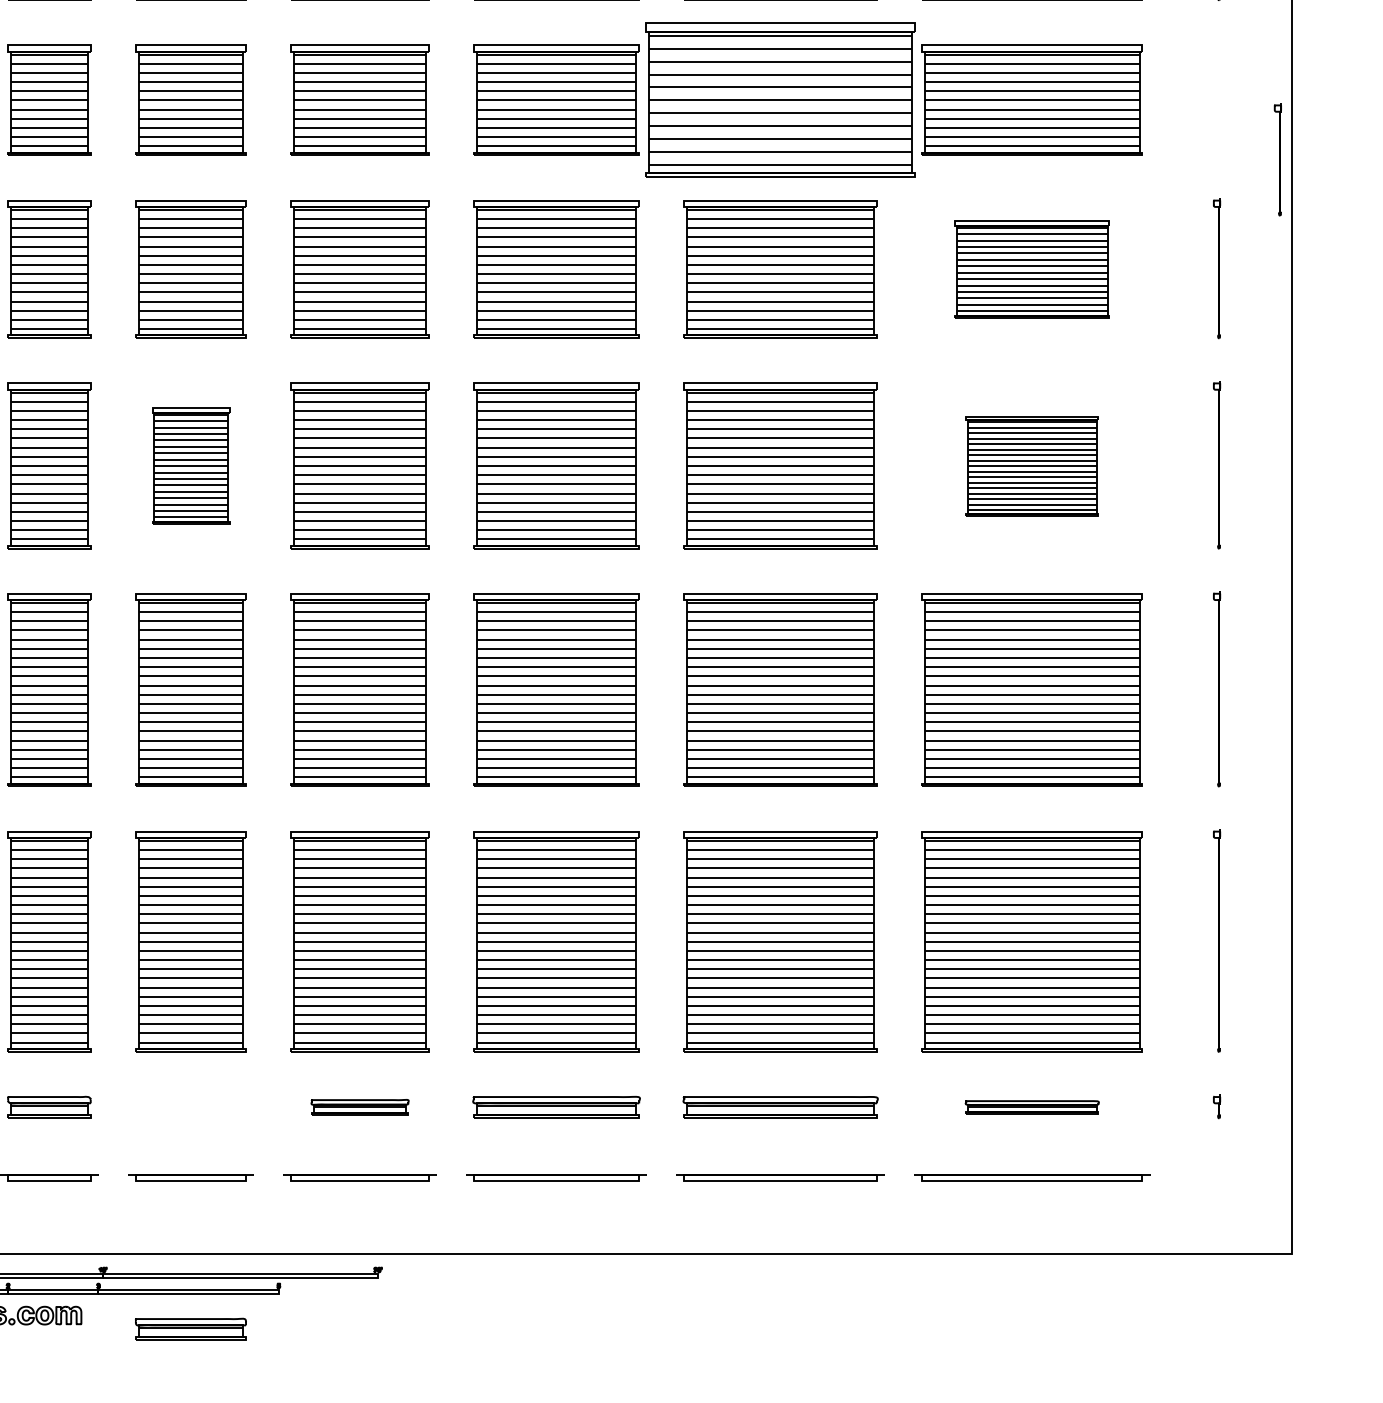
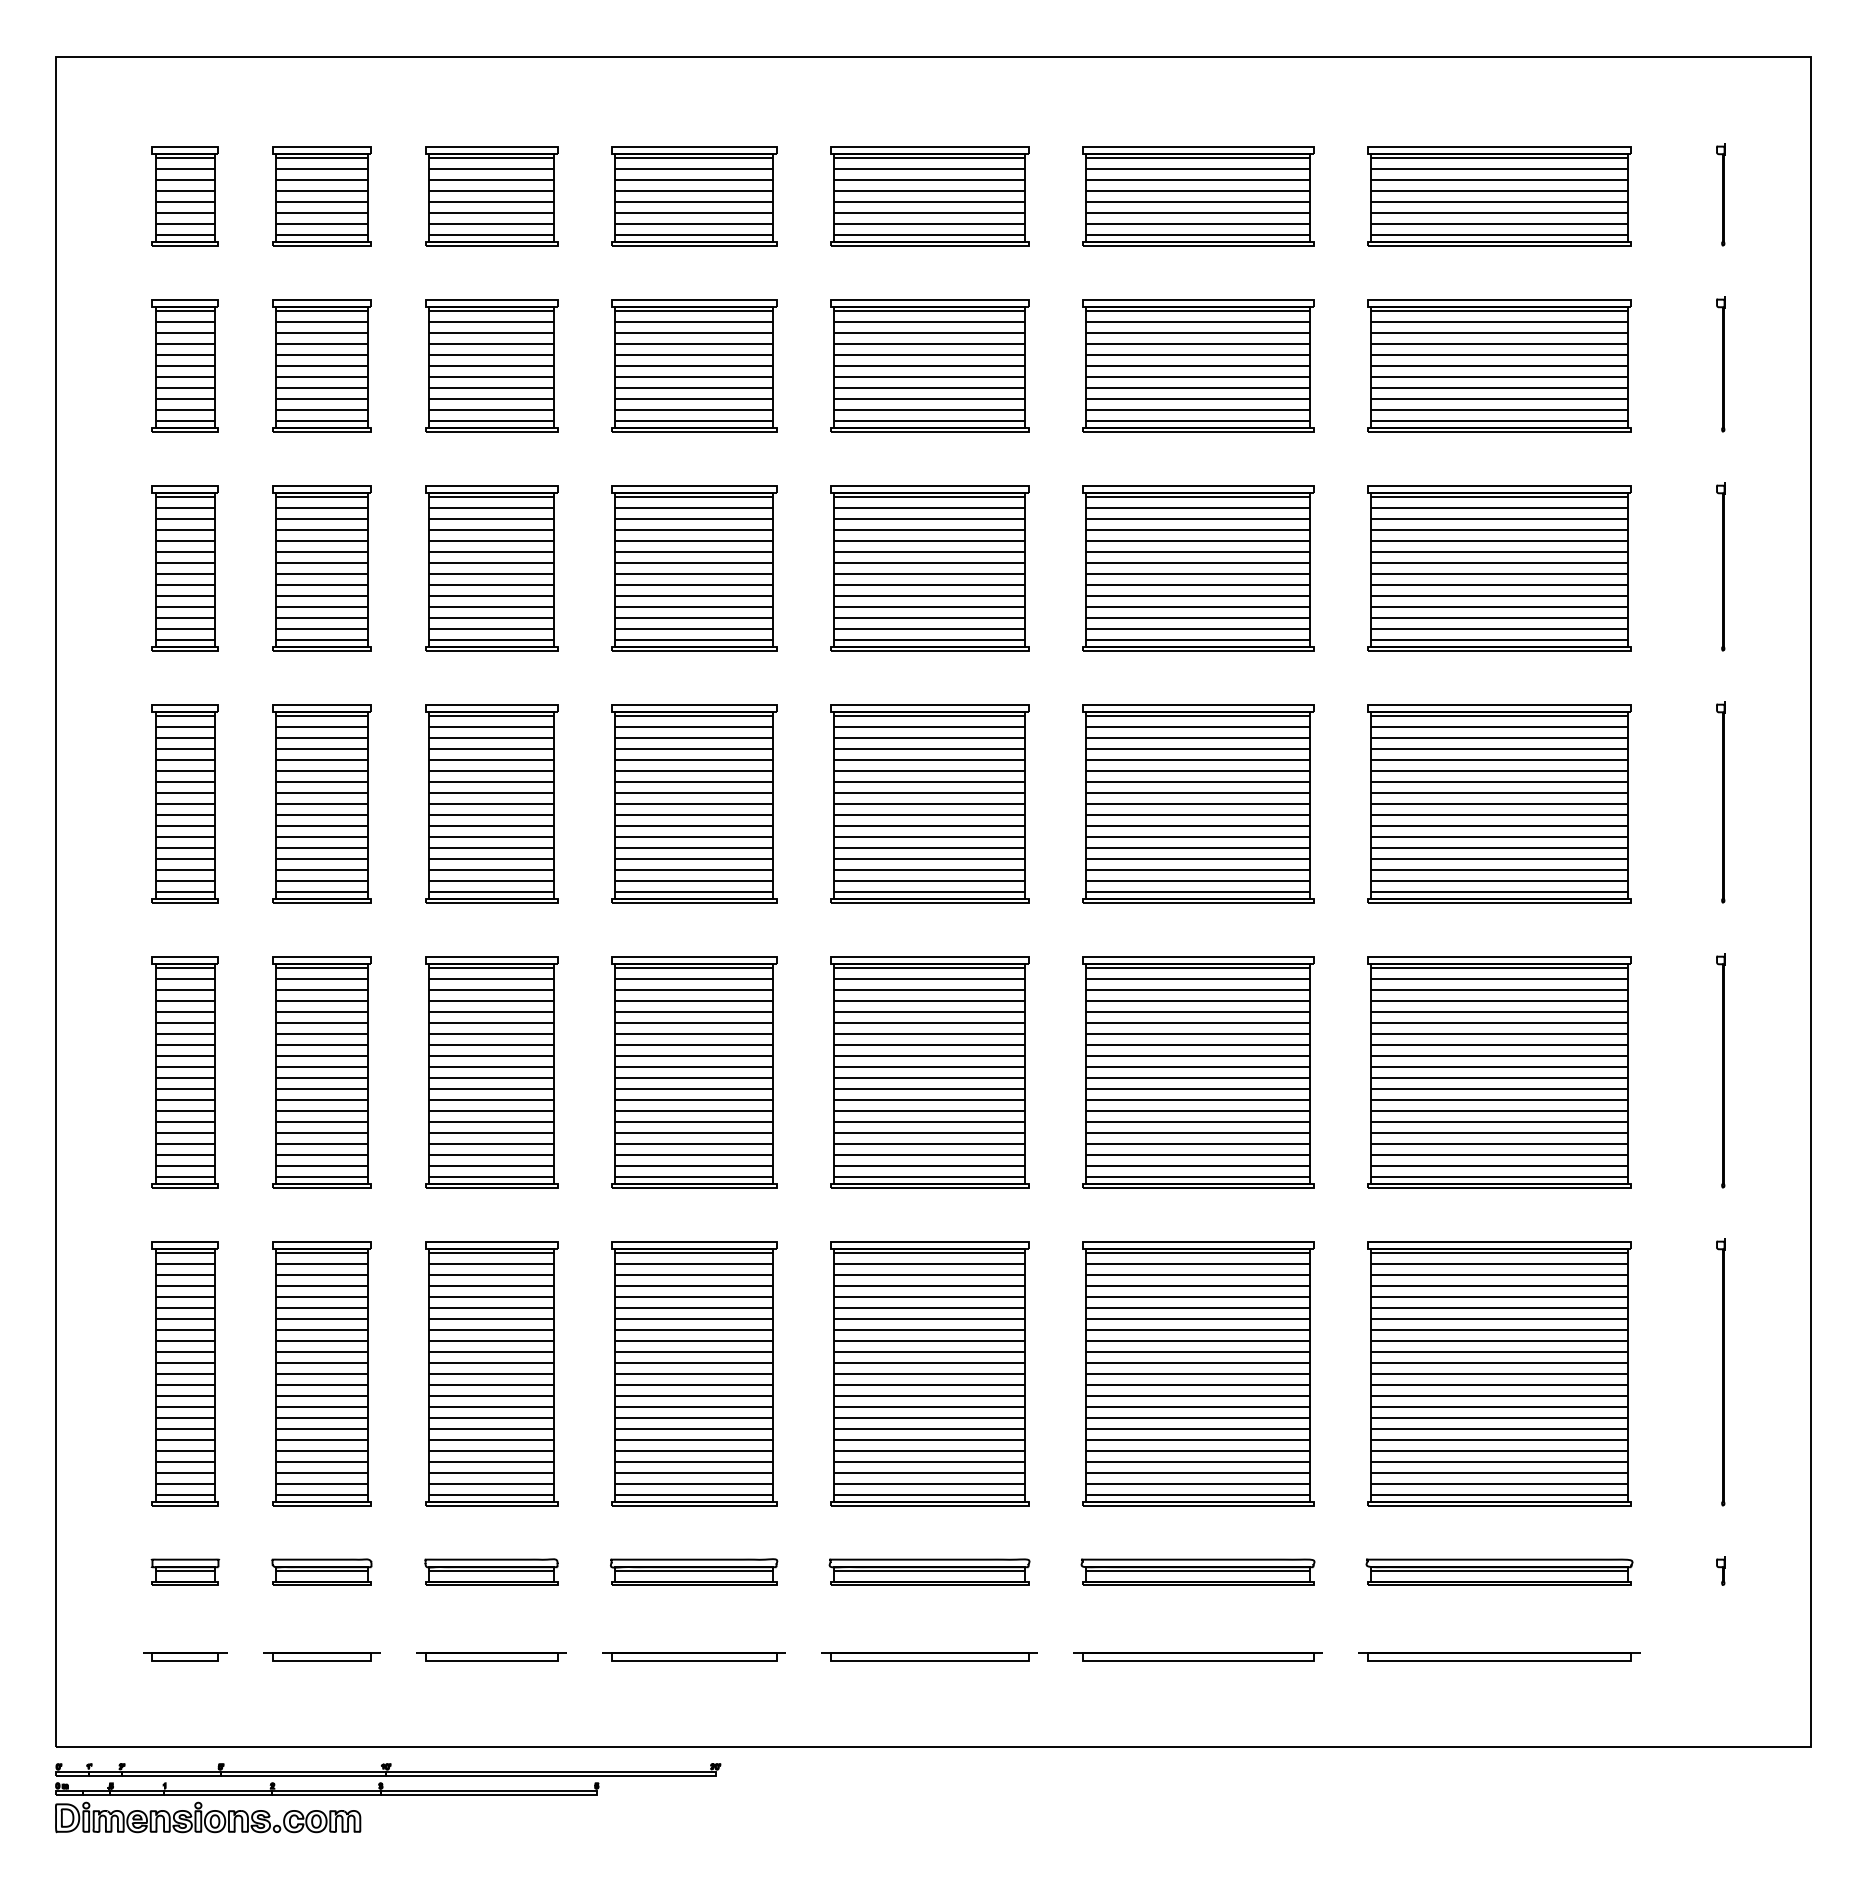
part: (781, 100) -> (1198, 365), size x0.71
part: (1277, 159) -> (1720, 364), moved
part: (1032, 269) -> (1499, 568), size x1.43
part: (190, 465) -> (491, 803), size x1.43
part: (1032, 465) -> (1499, 803), size x1.67
part: (360, 1106) -> (694, 1571), size x1.43
part: (1032, 1106) -> (1499, 1571), size x1.67
part: (190, 1328) -> (491, 1571), moved

